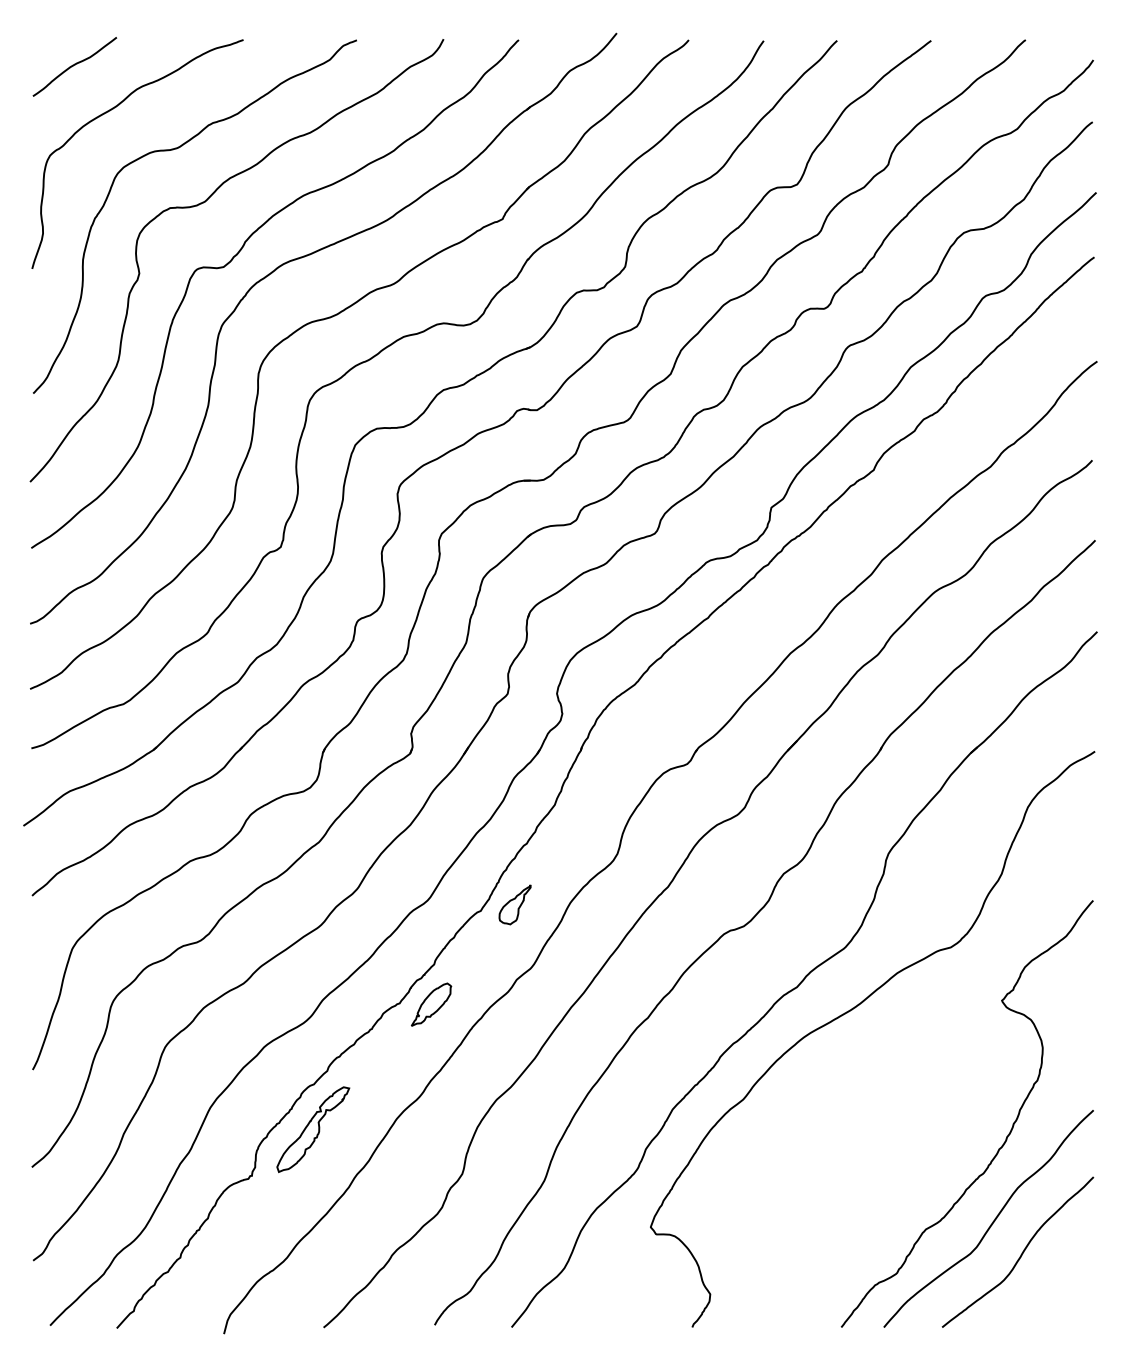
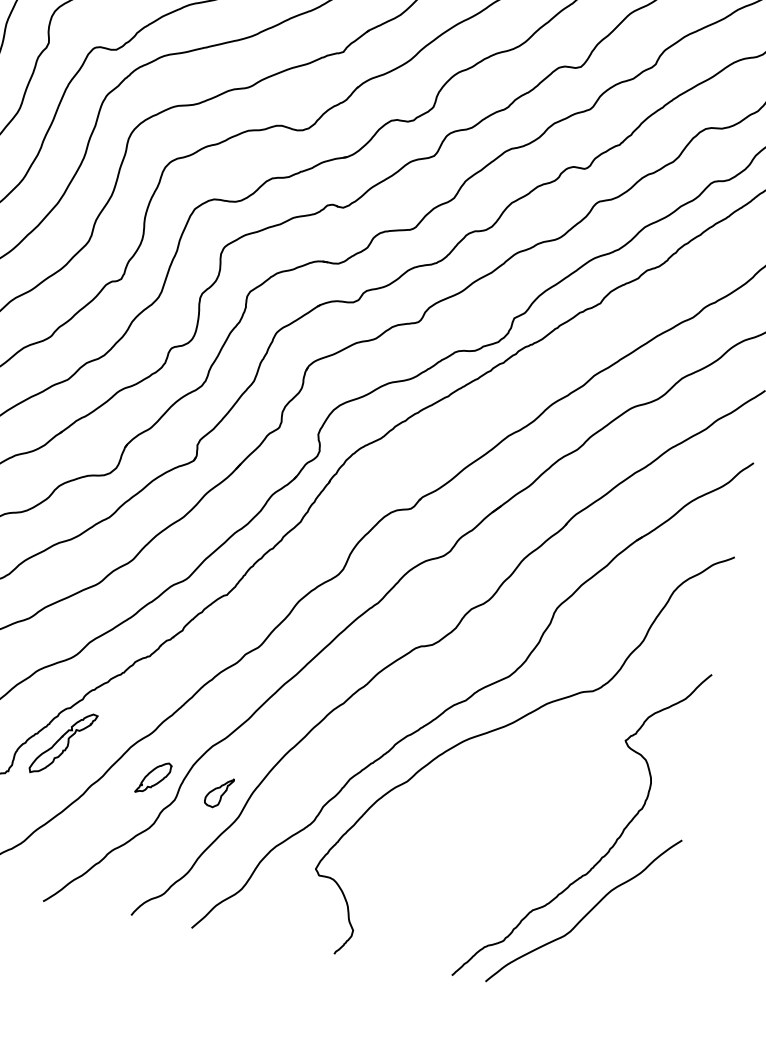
part: (514, 904) -> (218, 792), moved
part: (431, 1004) -> (153, 777), moved
curve: (1020, 1254) -> (603, 943), removed

